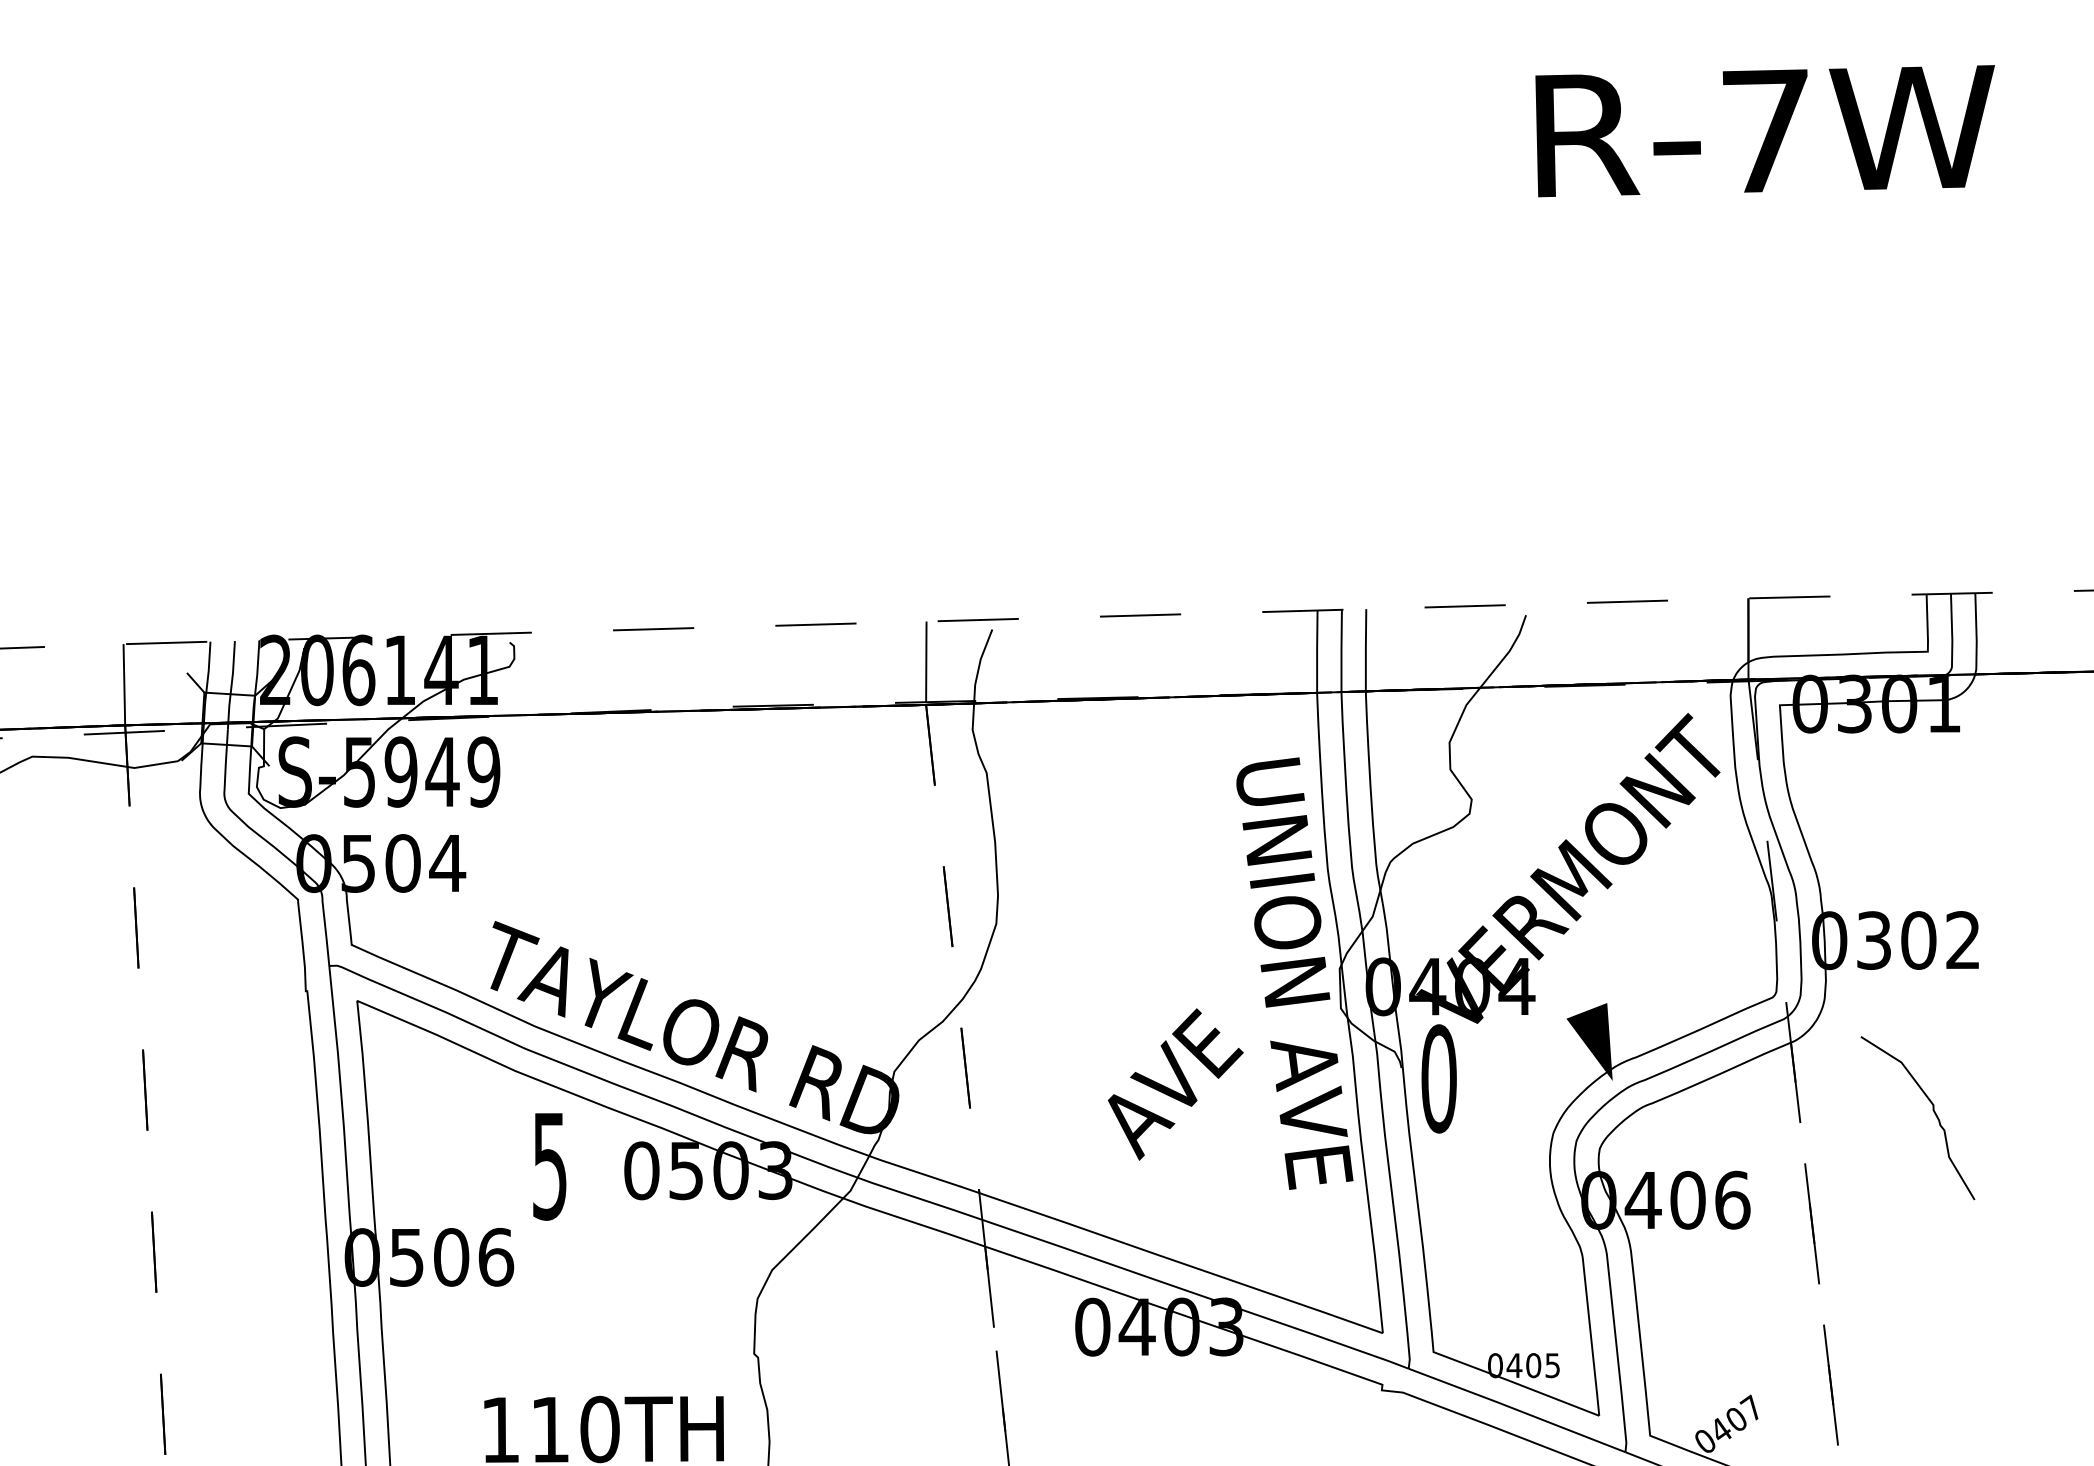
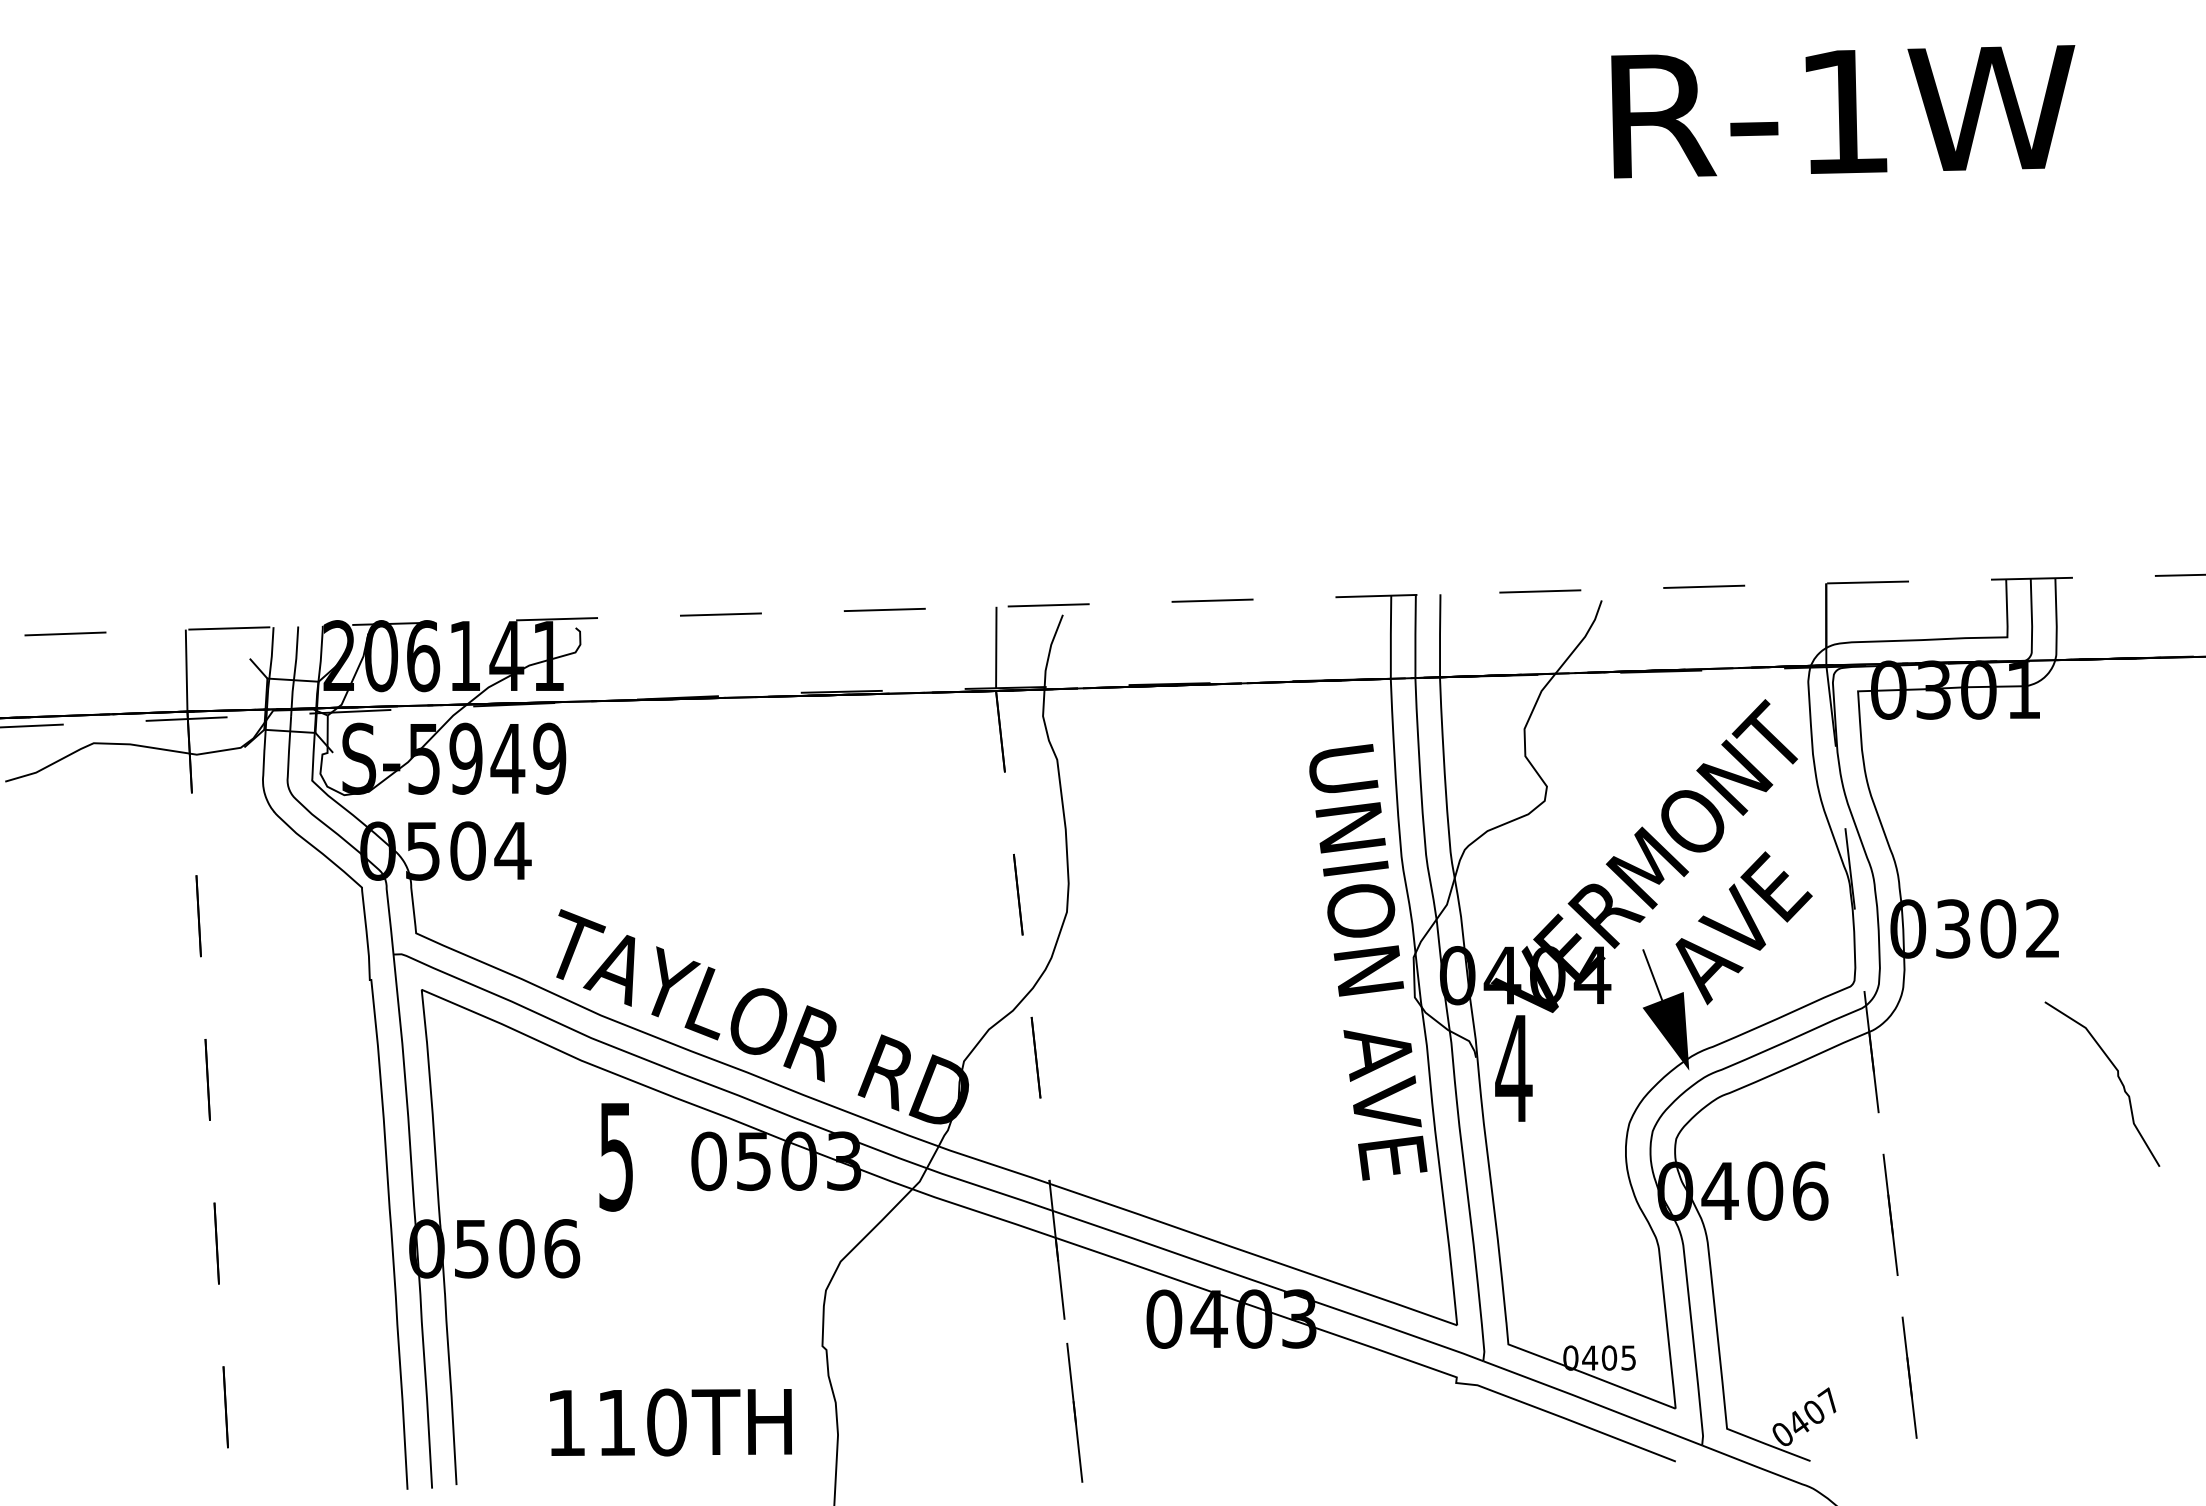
text: (1765, 130) -> (1843, 111), R-7W -> R-1W
line: (1576, 985) -> (1652, 974), added
text: (1438, 1078) -> (1513, 1068), 0 -> 4
text: (1175, 1084) -> (1743, 928), moved
curve: (1932, 1111) -> (2117, 1077), moved

